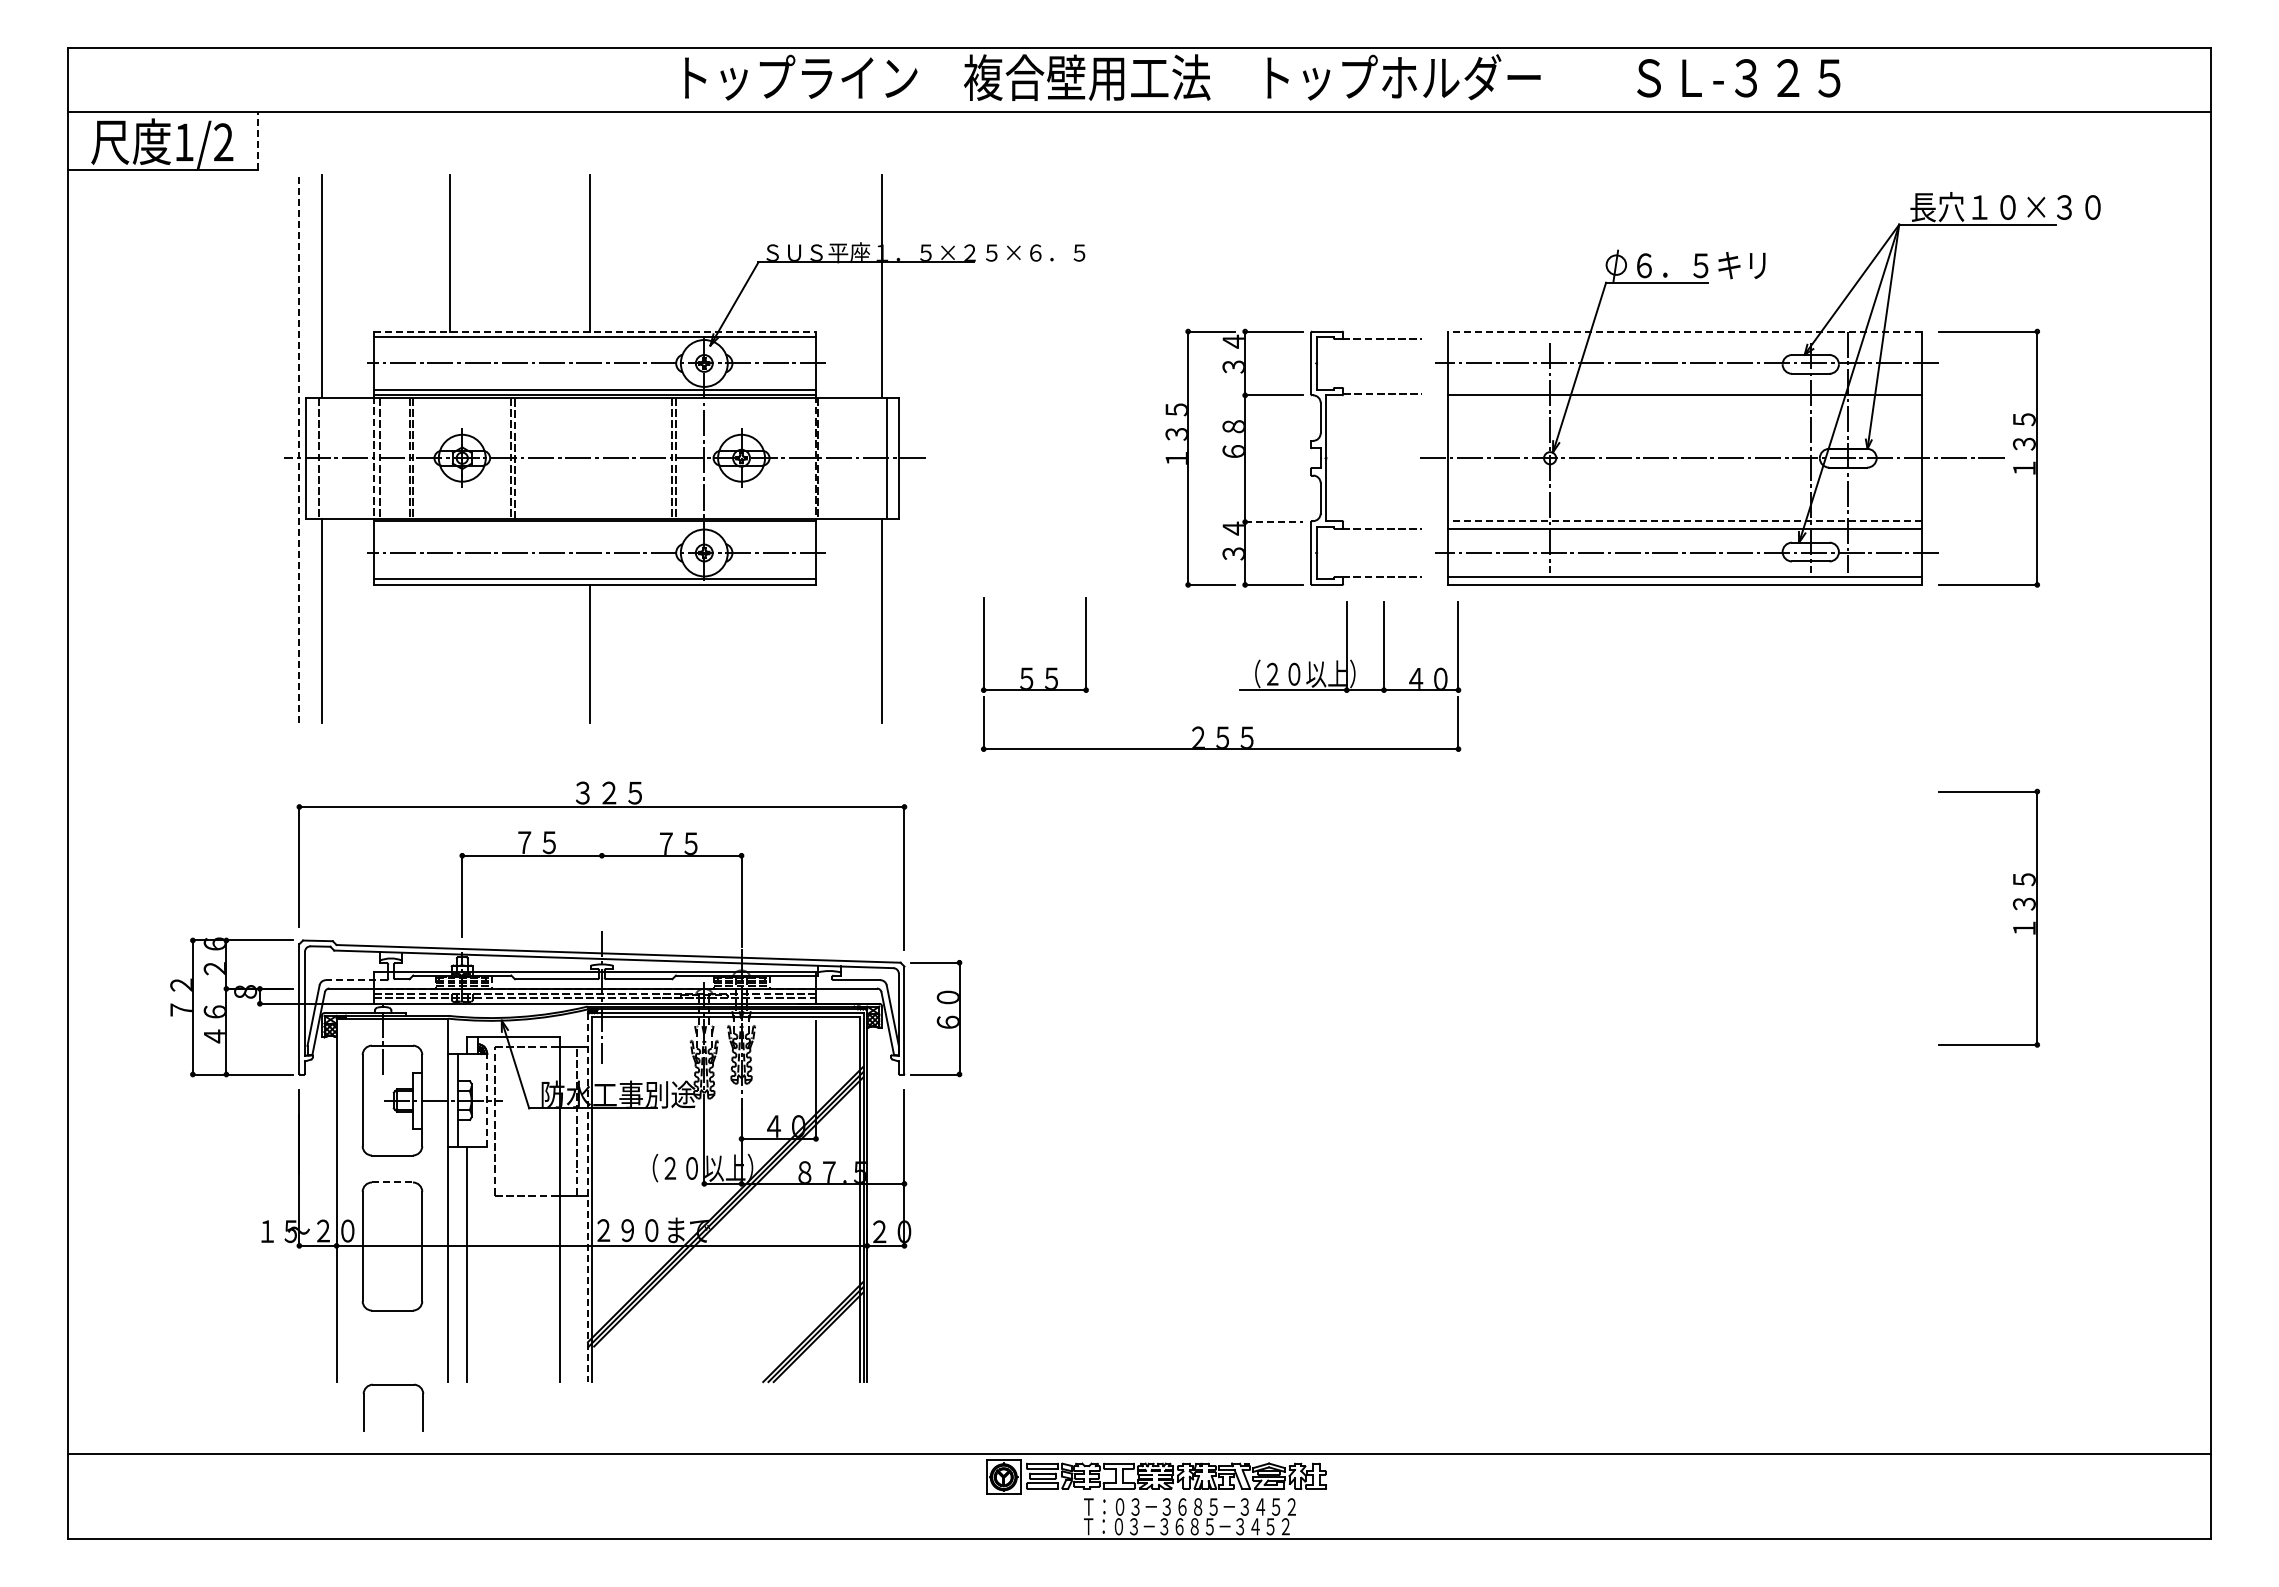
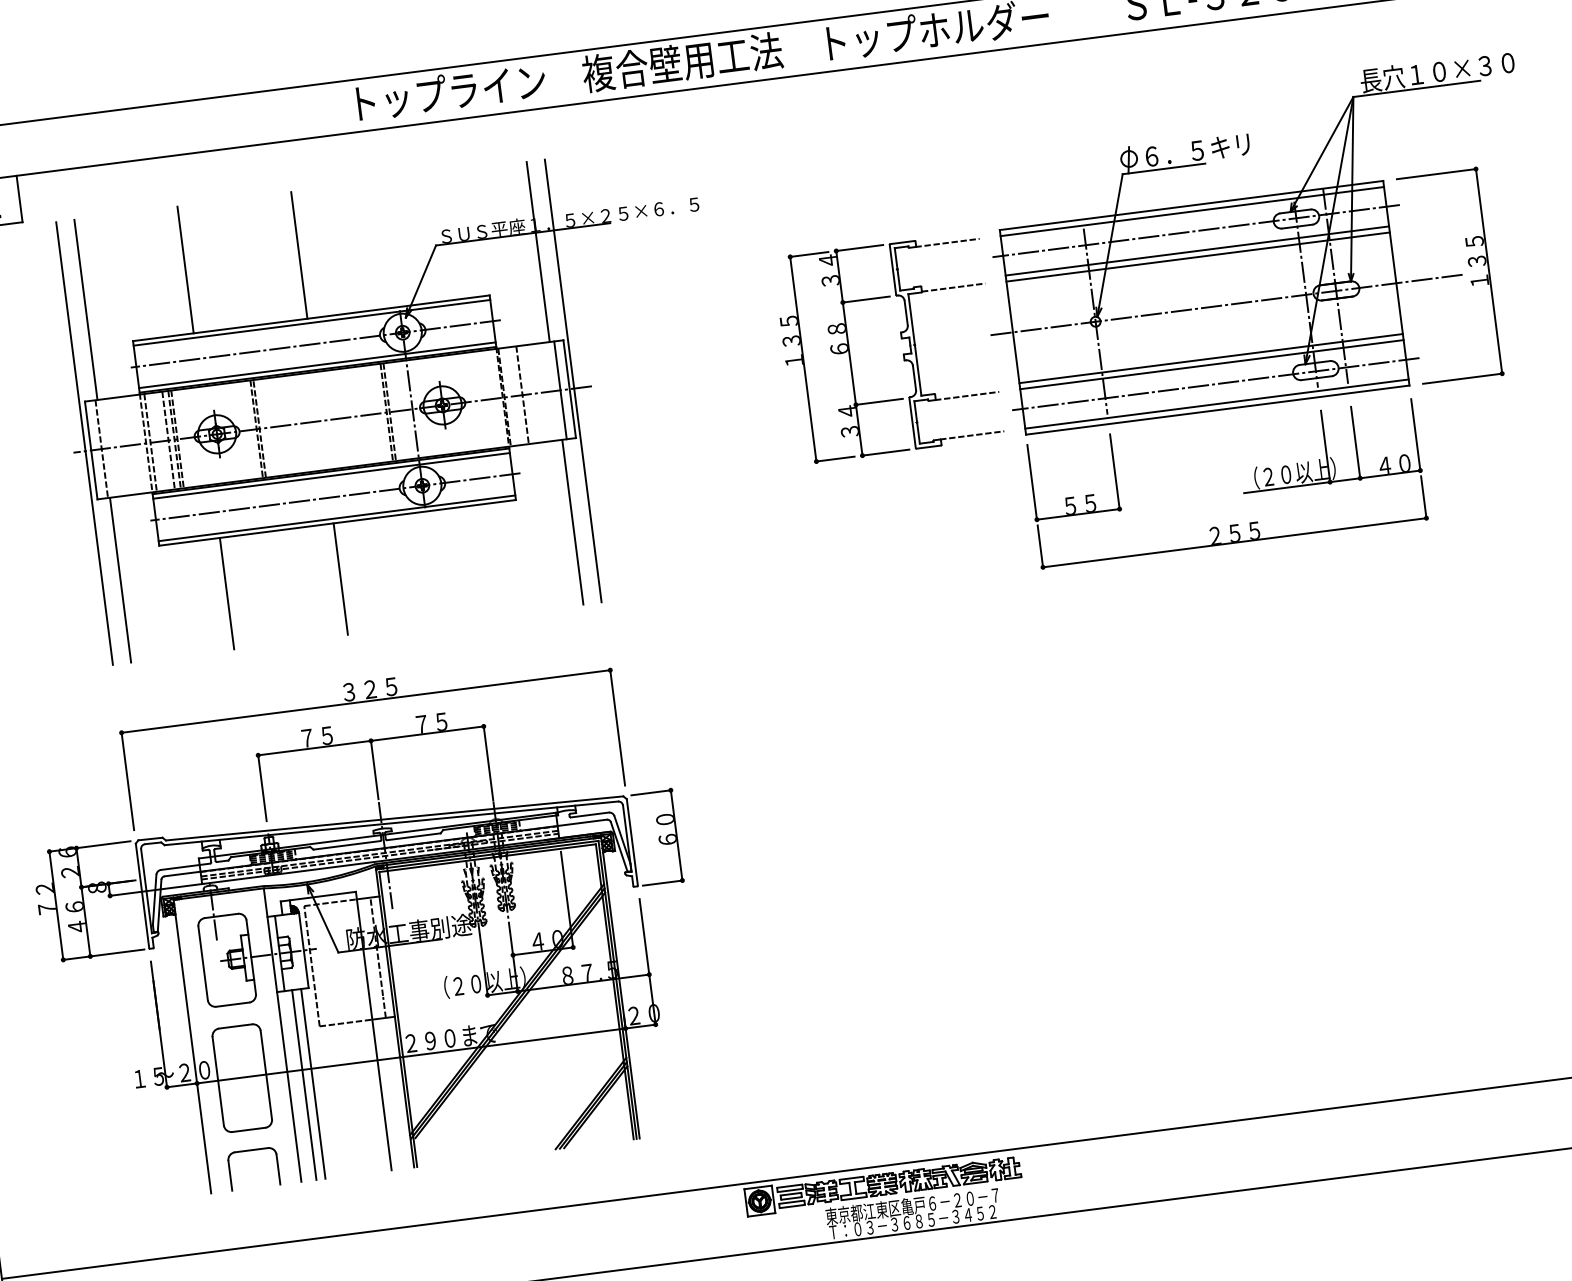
line: (258, 140) -> (19, 198), dashed -> solid
line: (595, 331) -> (311, 318), dashed -> solid
line: (1684, 331) -> (1191, 205), dashed -> solid
line: (1684, 339) -> (1191, 211), added
line: (1684, 387) -> (1196, 250), added
line: (299, 448) -> (84, 443), dashed -> solid
line: (904, 448) -> (573, 380), added
line: (402, 457) -> (168, 439), added
line: (840, 457) -> (522, 394), added
line: (1684, 521) -> (1210, 358), dashed -> solid
line: (1274, 522) -> (879, 402), dashed -> solid
line: (595, 526) -> (331, 475), added
line: (449, 653) -> (226, 593), added
part: (1239, 689) -> (1243, 492), moved
line: (601, 891) -> (374, 769), added
part: (2013, 907) -> (1516, 636), removed
line: (355, 980) -> (184, 867), dashed -> solid
line: (487, 1100) -> (303, 950), dashed -> solid
line: (392, 1182) -> (235, 1026), dashed -> solid
line: (587, 1198) -> (394, 1019), dashed -> solid
line: (478, 1264) -> (313, 1083), added
part: (393, 1385) -> (251, 1150), moved
text: (1188, 1506) -> (912, 1205), Ｔ：０３－３６８５－３４５２ -> 東京都江東区亀戸６－２０－７

